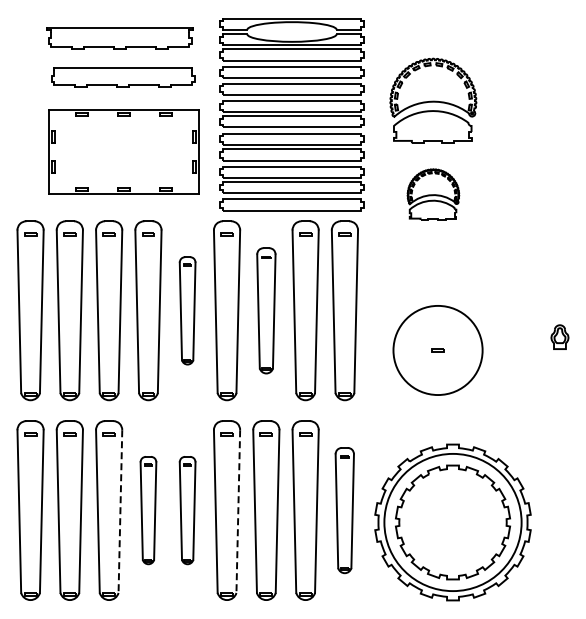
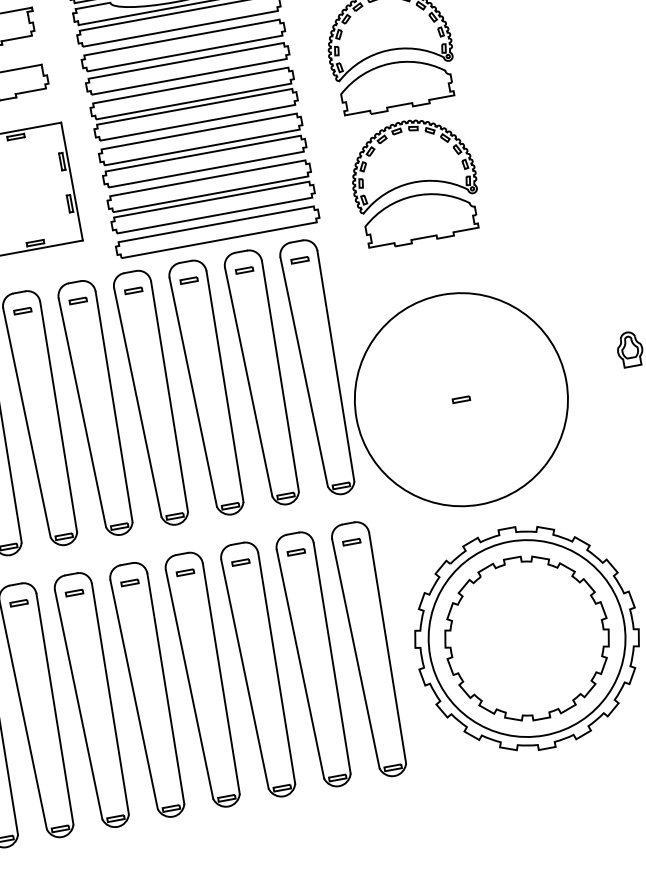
part: (433, 194) -> (414, 180), size x1.67
part: (187, 310) -> (97, 408), size x1.67
part: (266, 310) -> (209, 387), size x1.43
circle: (437, 350) -> (460, 399), size x1.67
part: (148, 510) -> (94, 700), size x1.67
part: (187, 510) -> (149, 690), size x1.67
part: (344, 510) -> (370, 649), size x1.43
line: (120, 512) -> (55, 710), dashed -> solid
line: (238, 512) -> (221, 680), dashed -> solid

